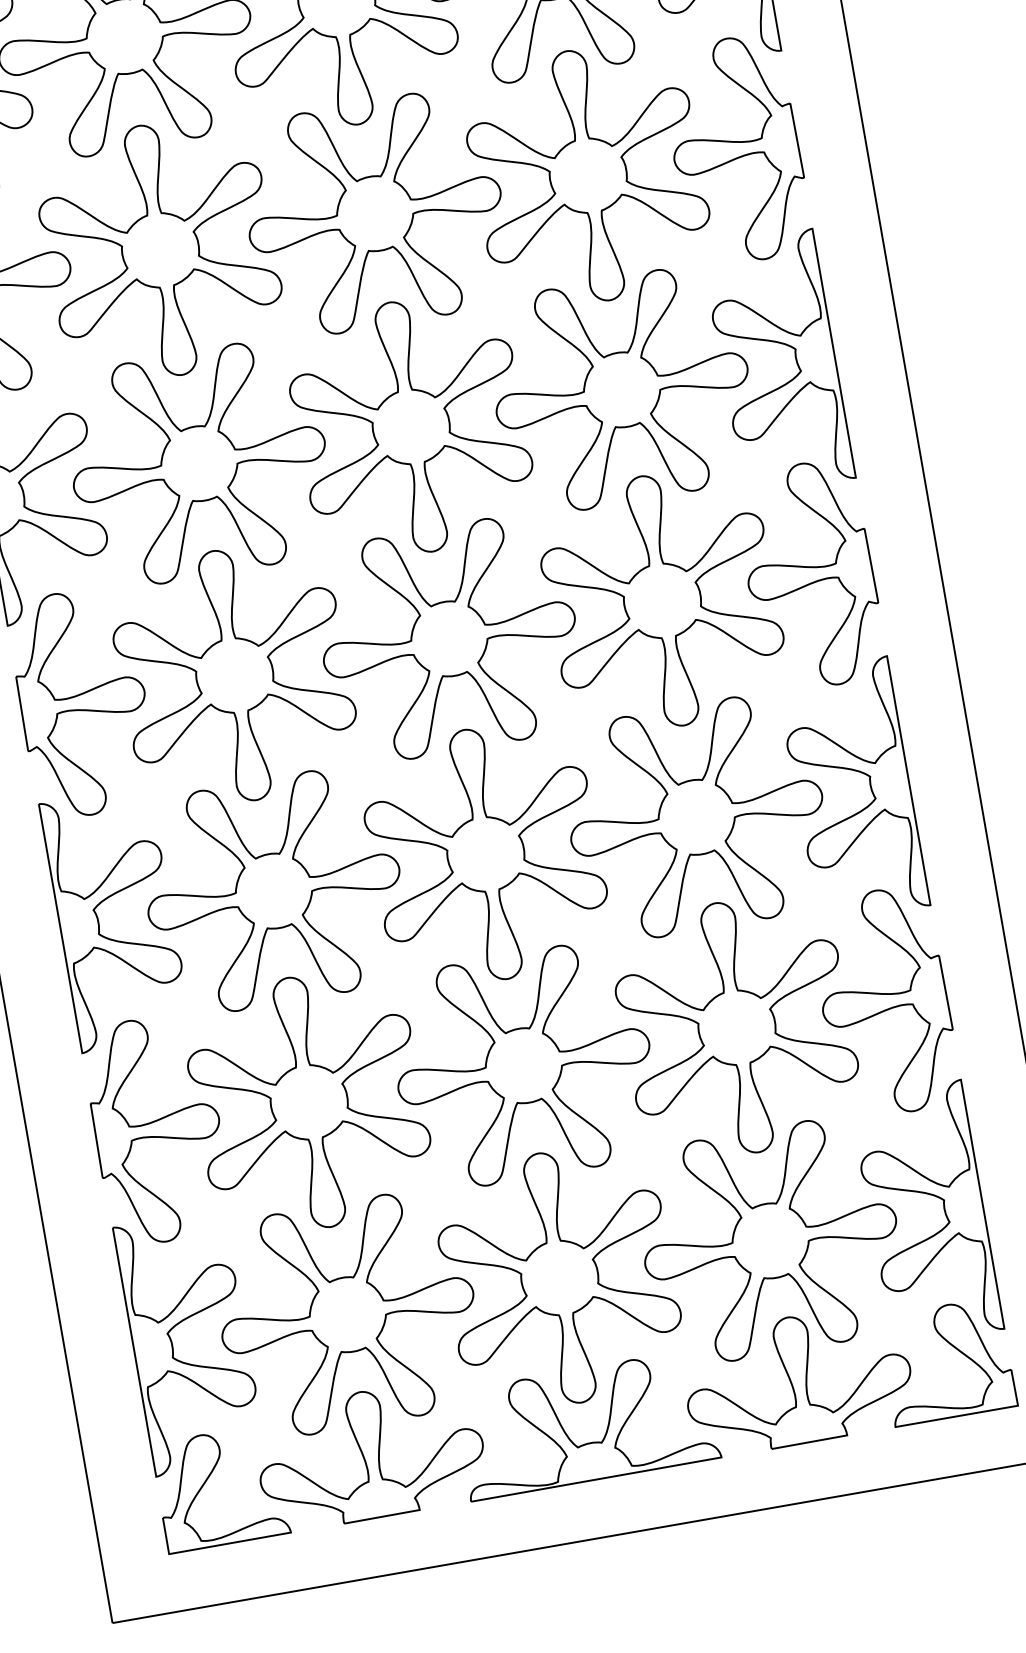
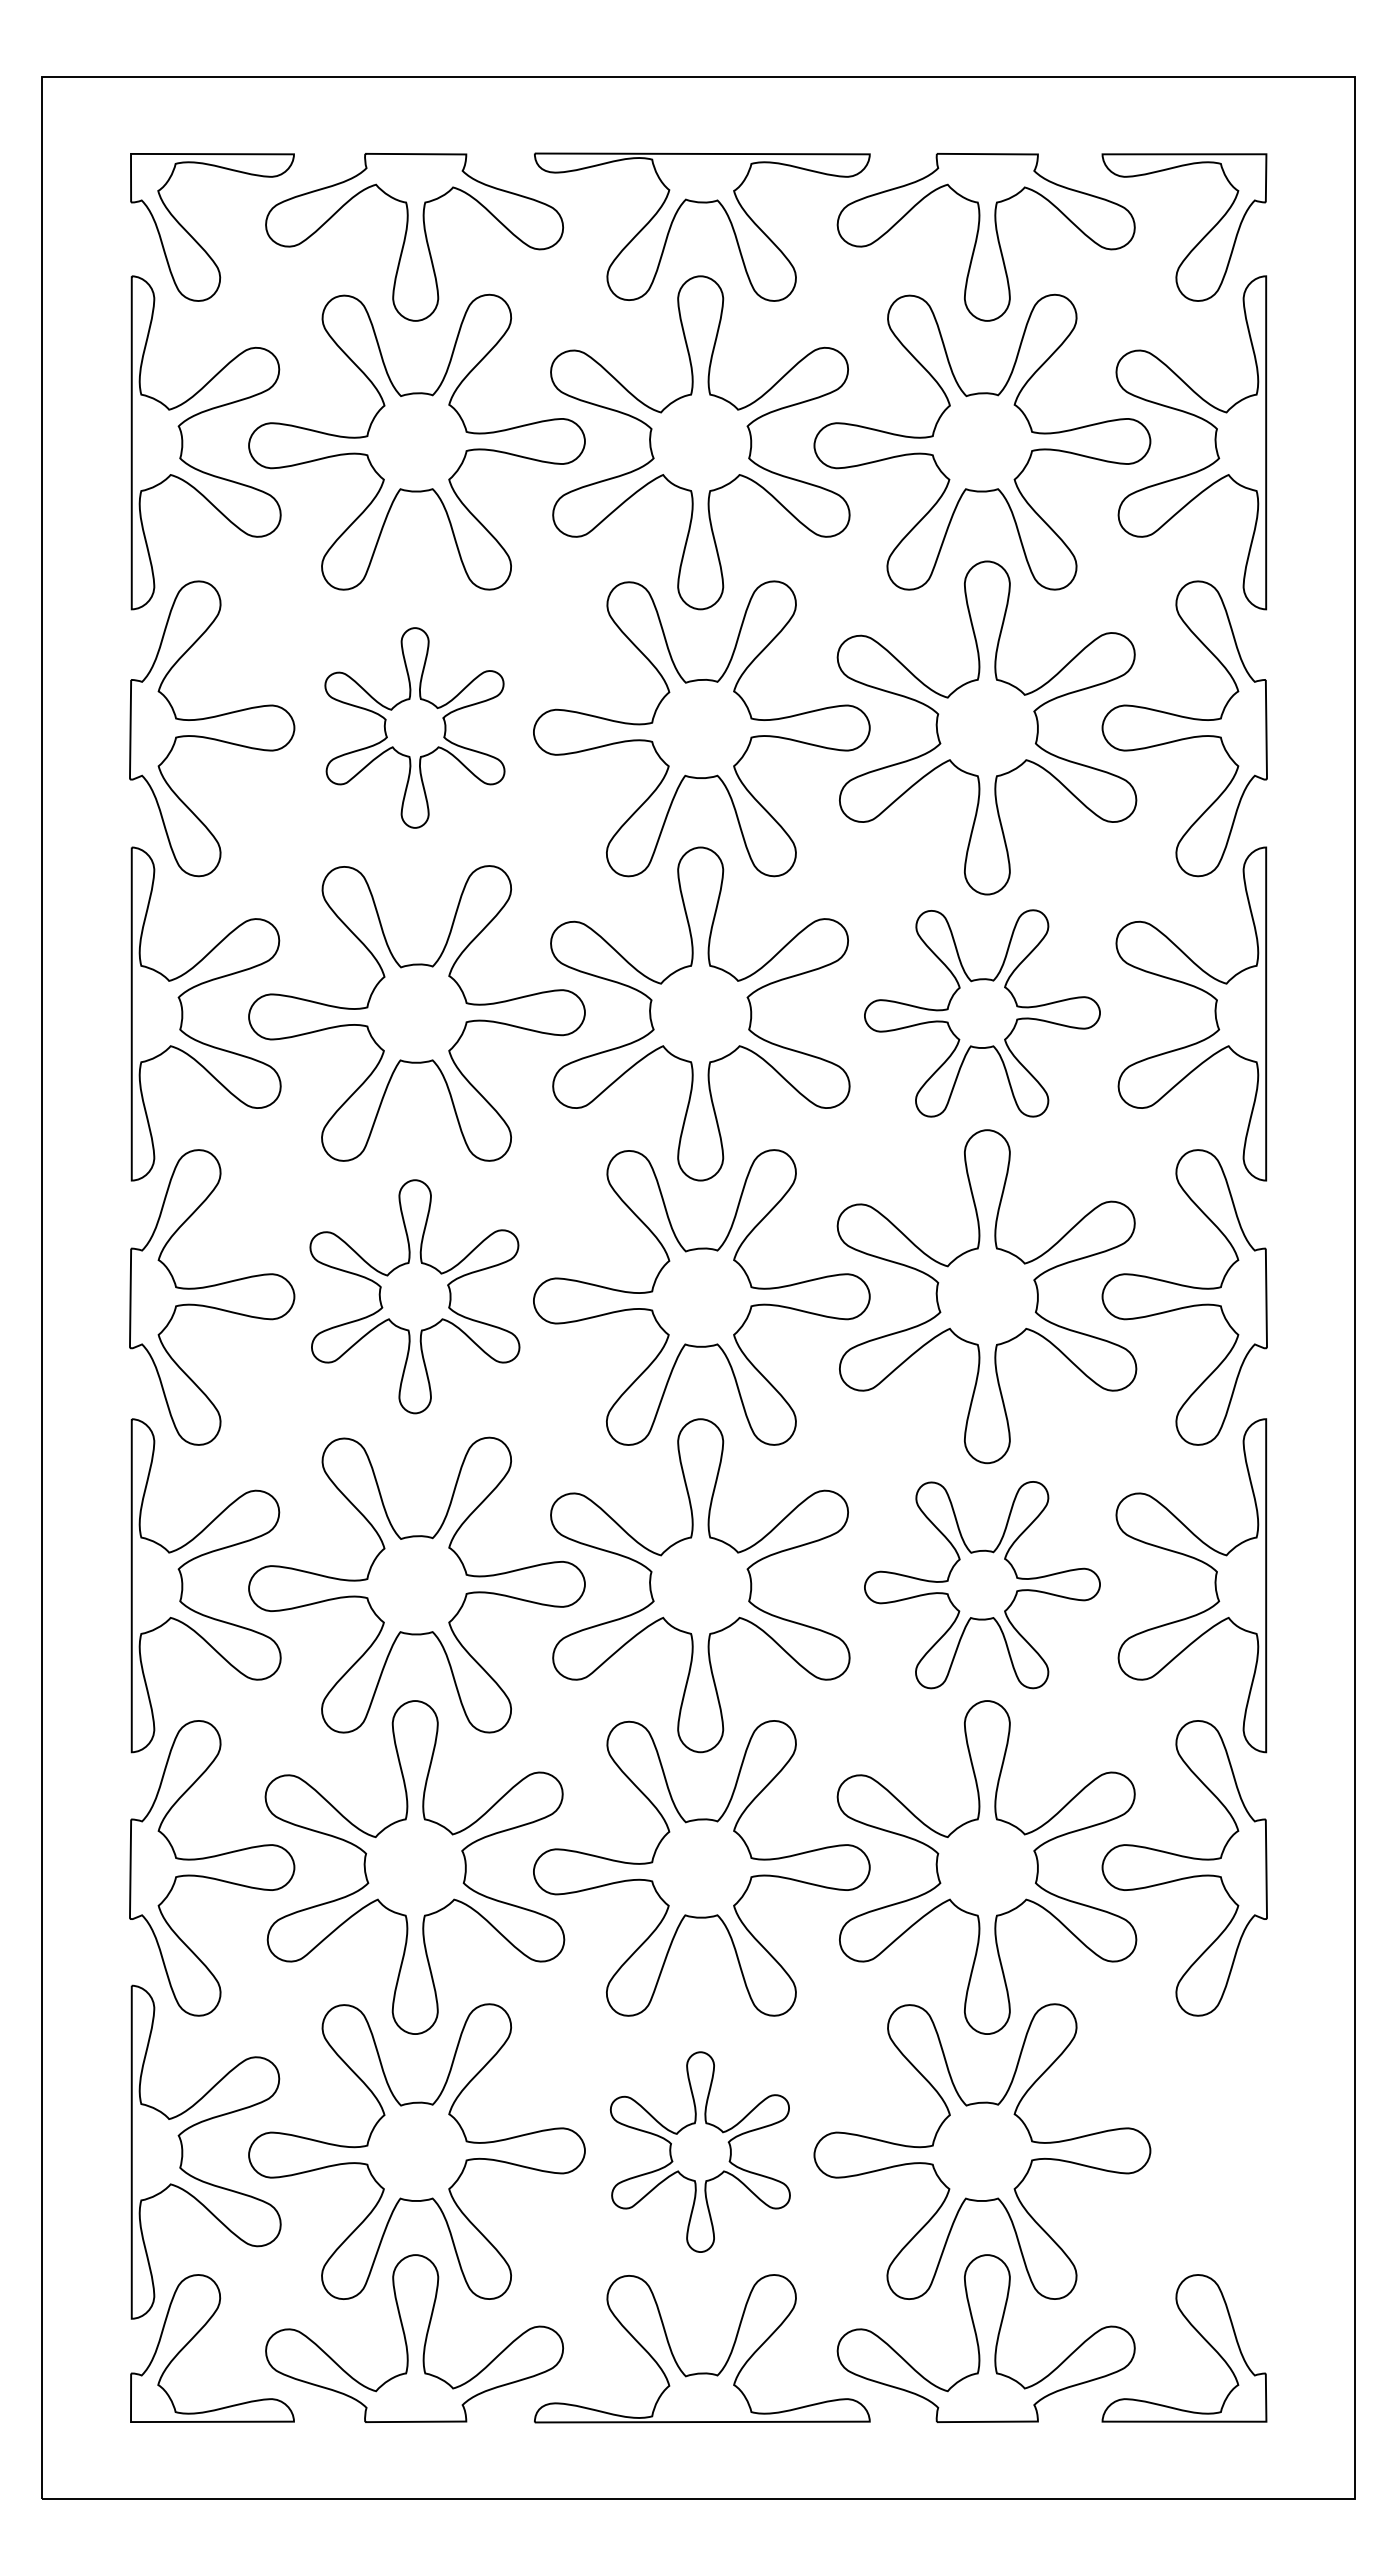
part: (159, 250) -> (414, 727), size x0.6
part: (622, 389) -> (982, 1013), size x0.7
part: (234, 675) -> (414, 1296), size x0.7
part: (696, 816) -> (982, 1584), size x0.7
part: (943, 1210) -> (1214, 2151), removed
part: (559, 1277) -> (700, 2151), size x0.6

